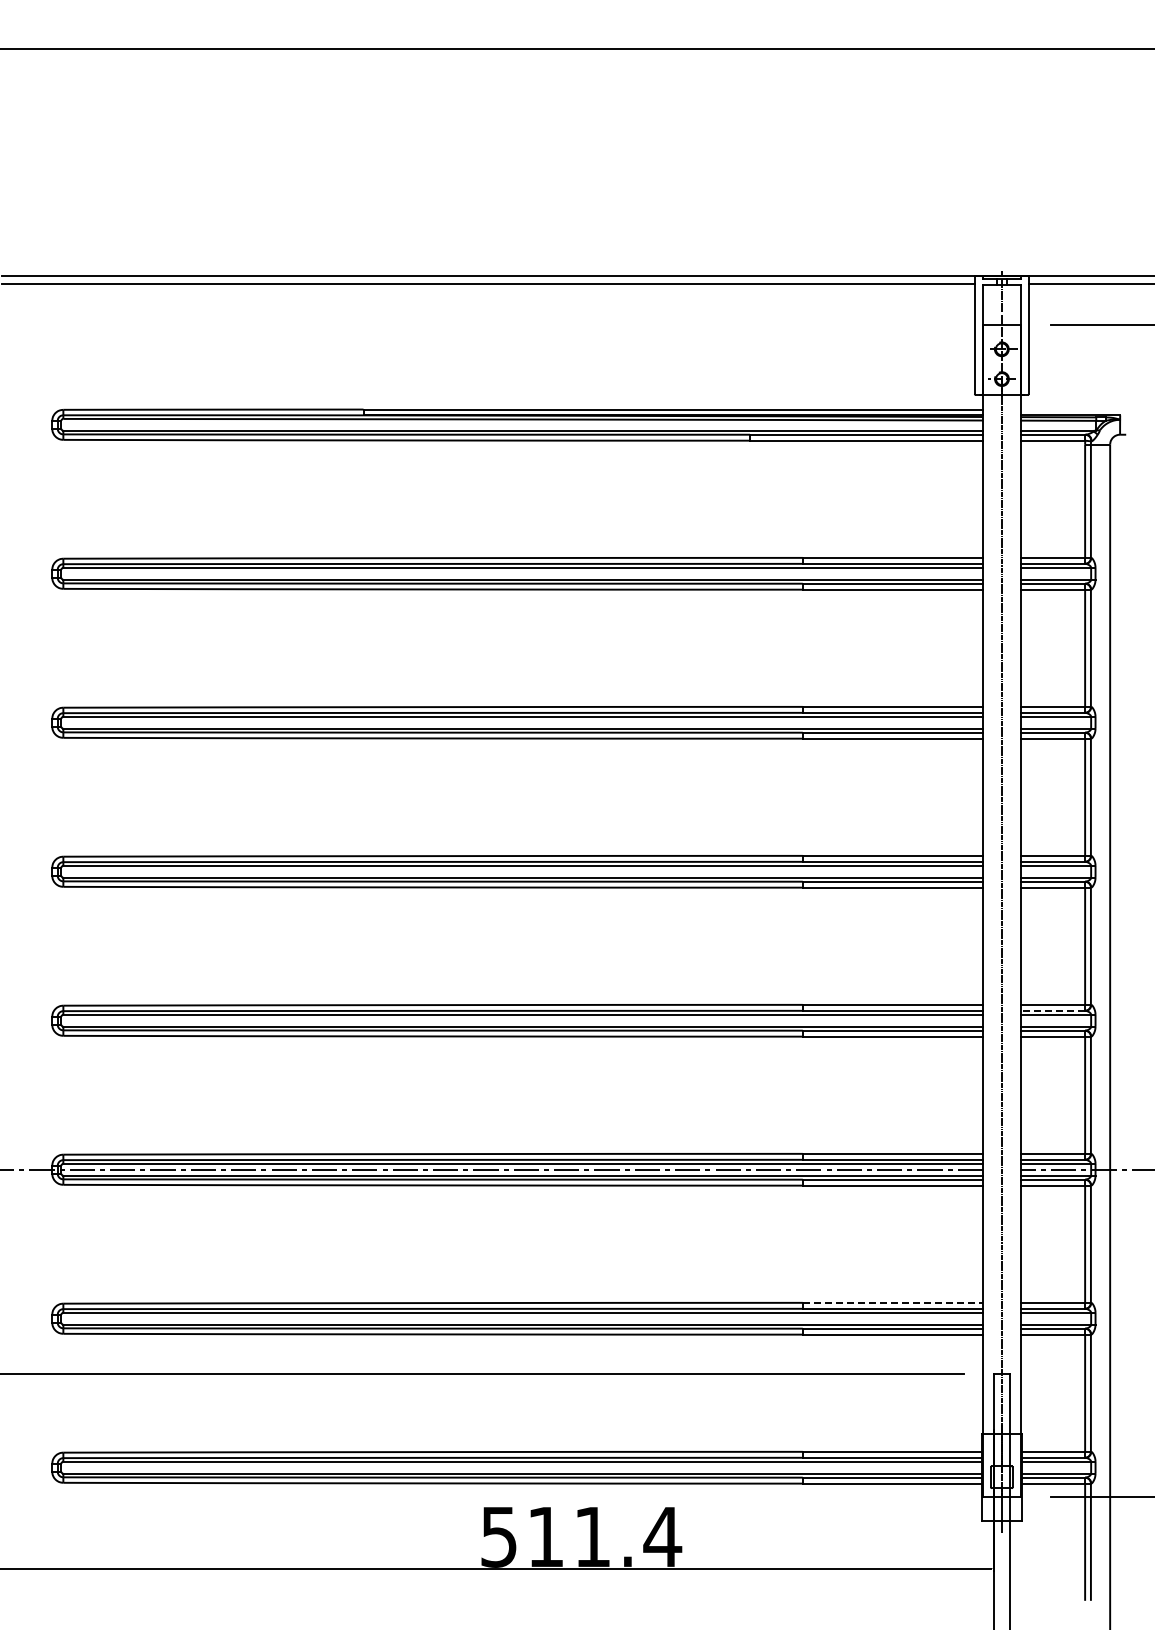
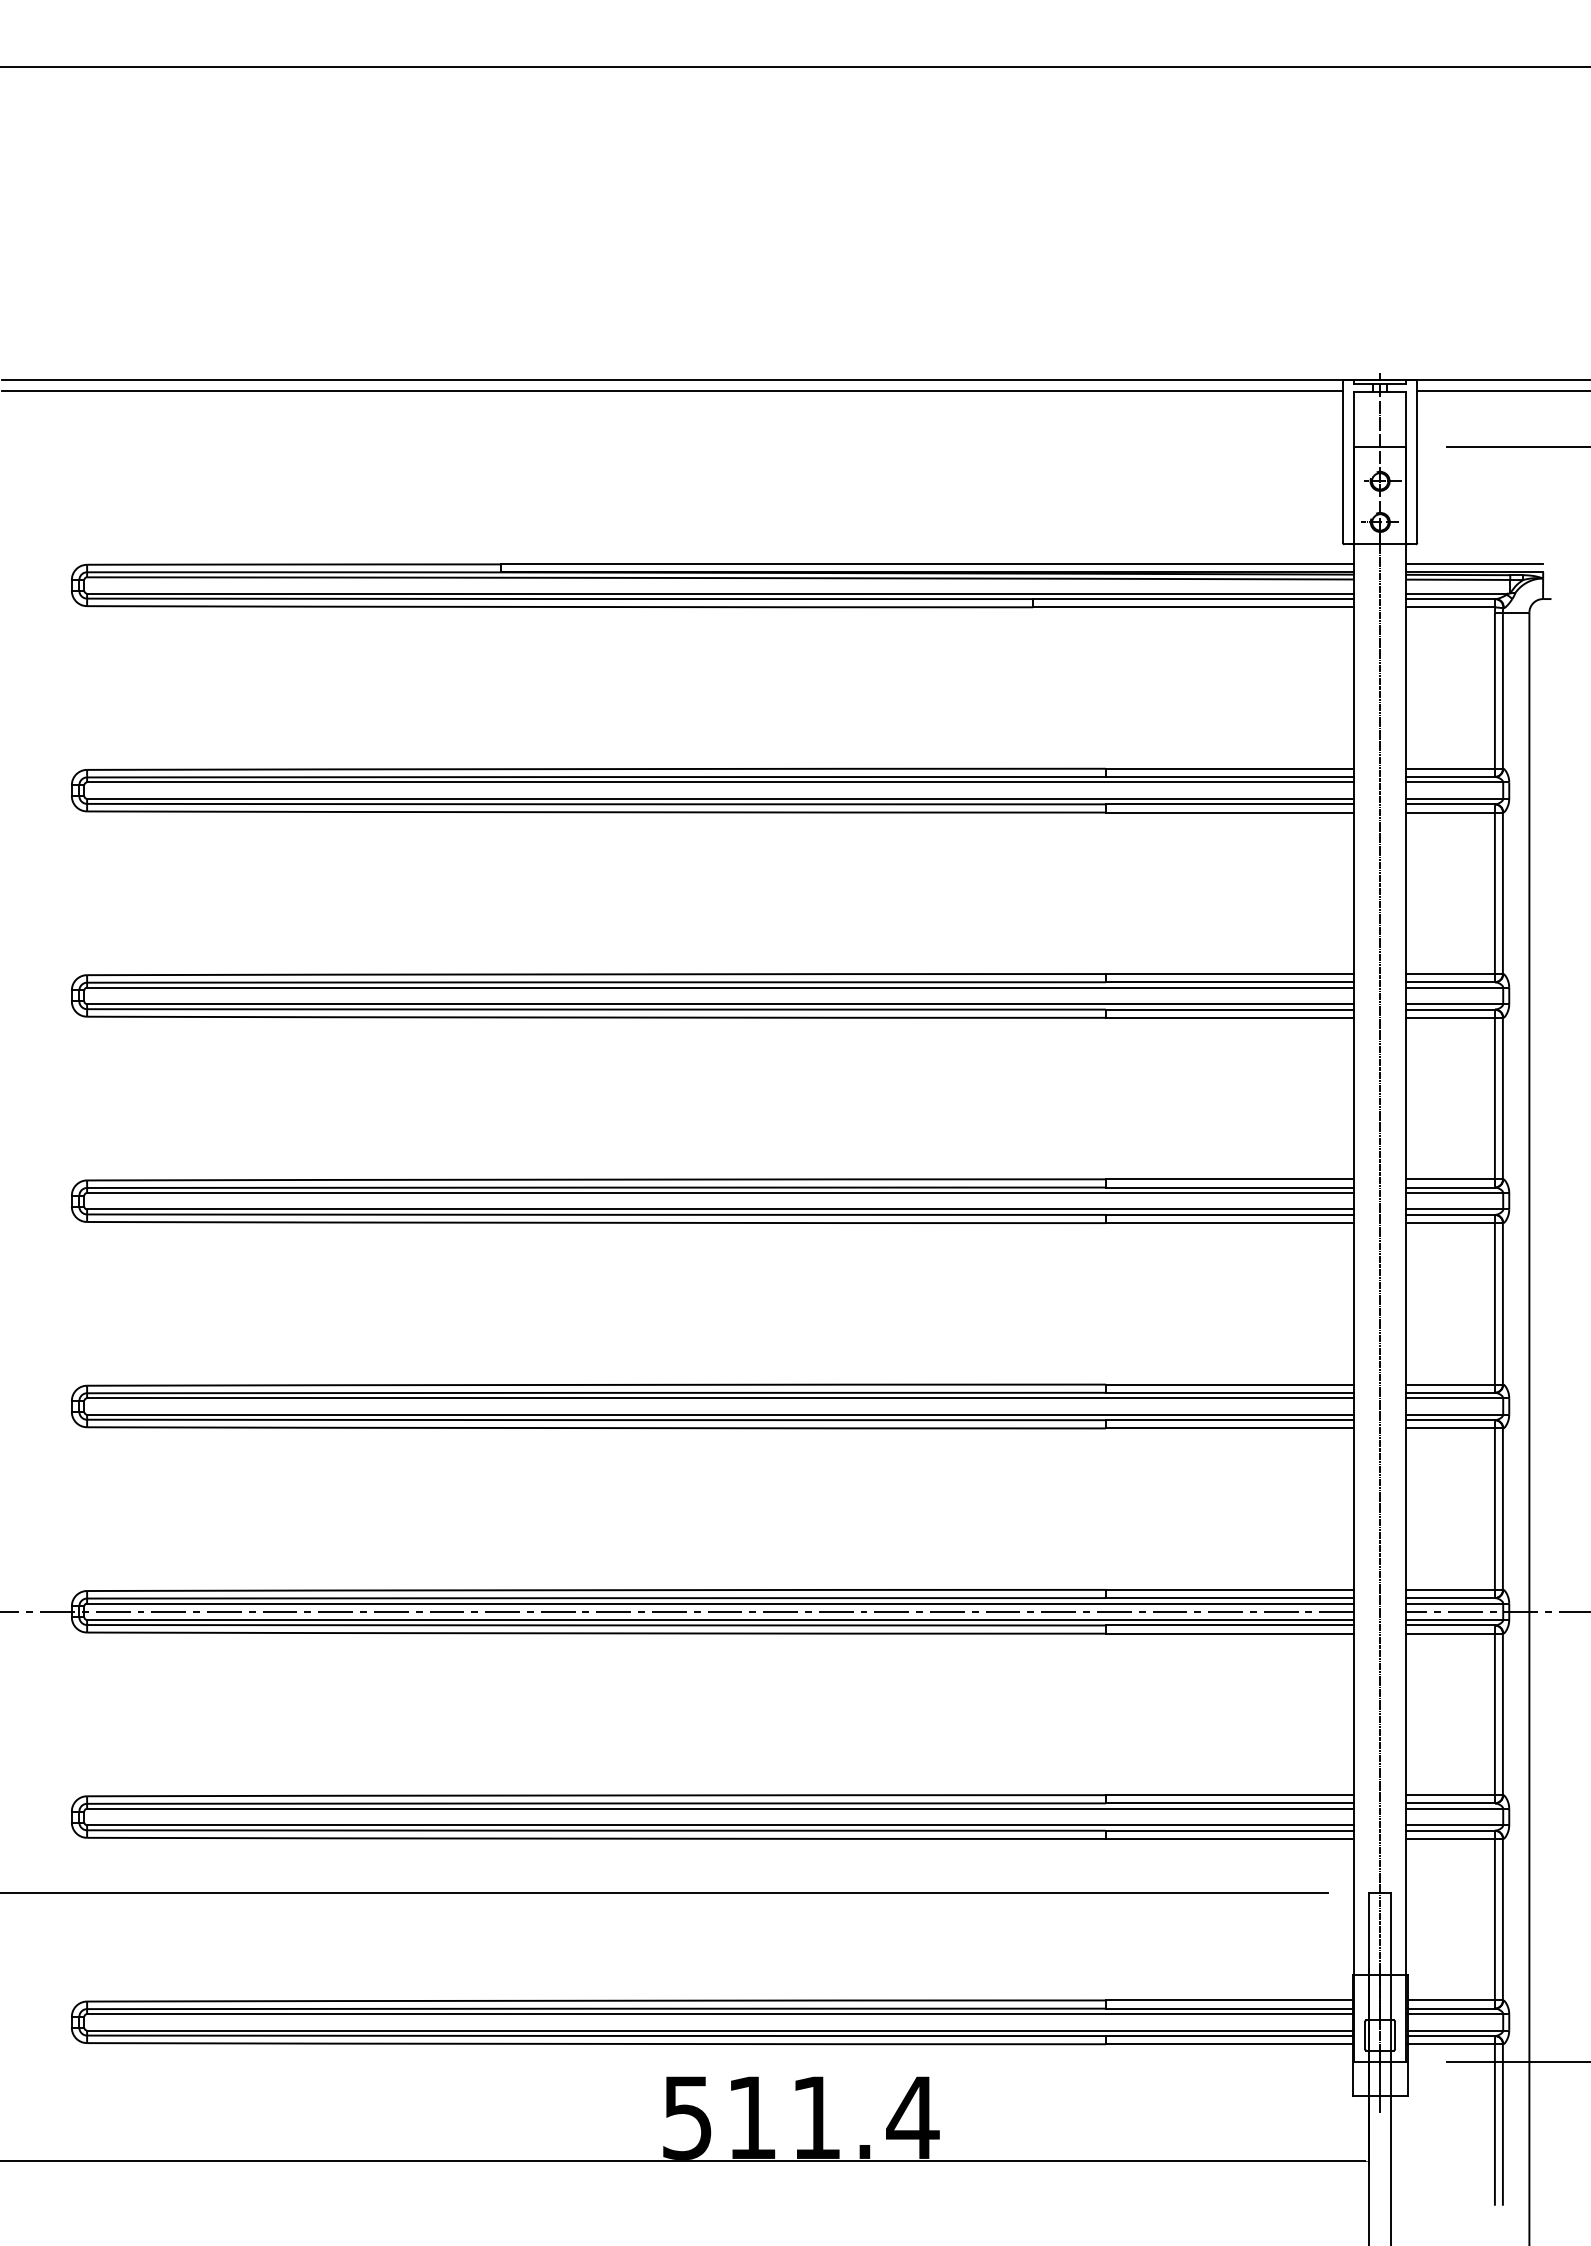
line: (1070, 409) -> (1474, 564), added
line: (1052, 1010) -> (1449, 1392), dashed -> solid
line: (893, 1302) -> (1230, 1794), dashed -> solid

